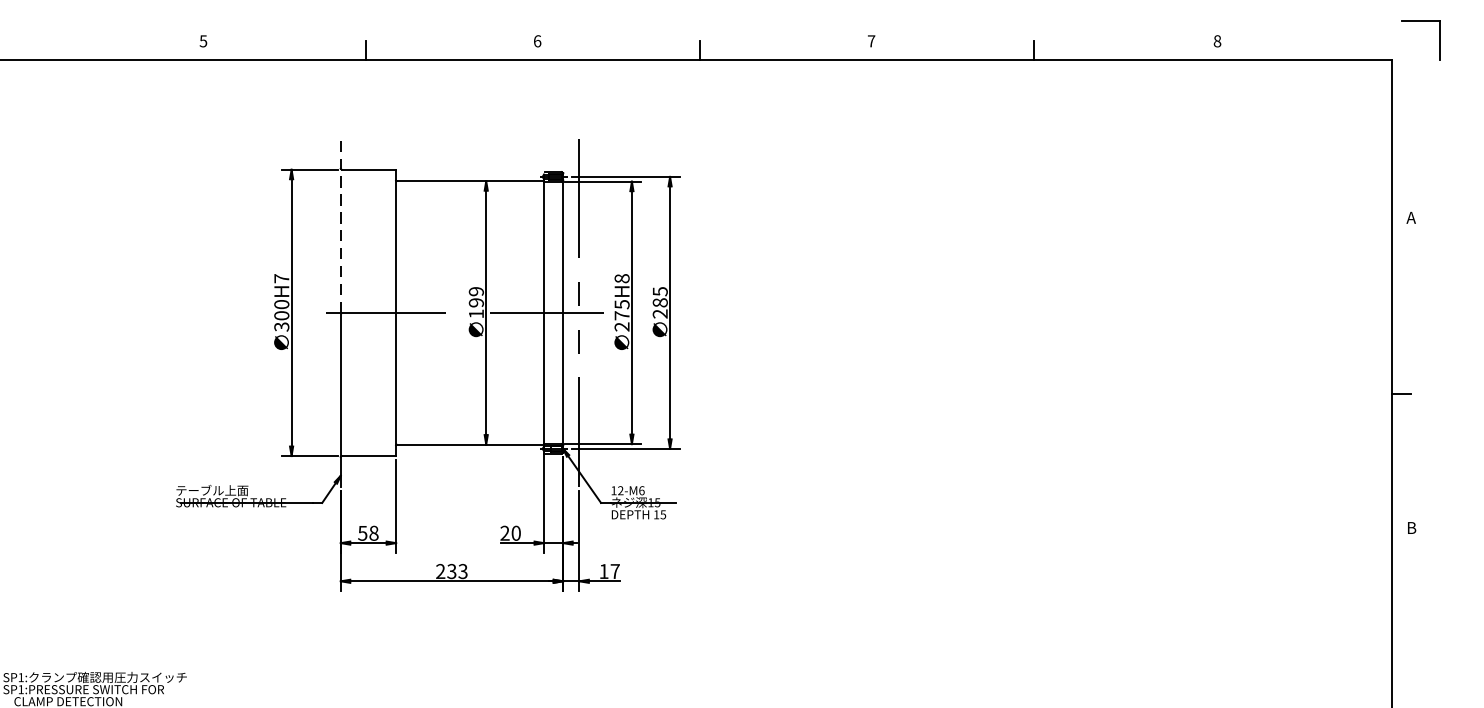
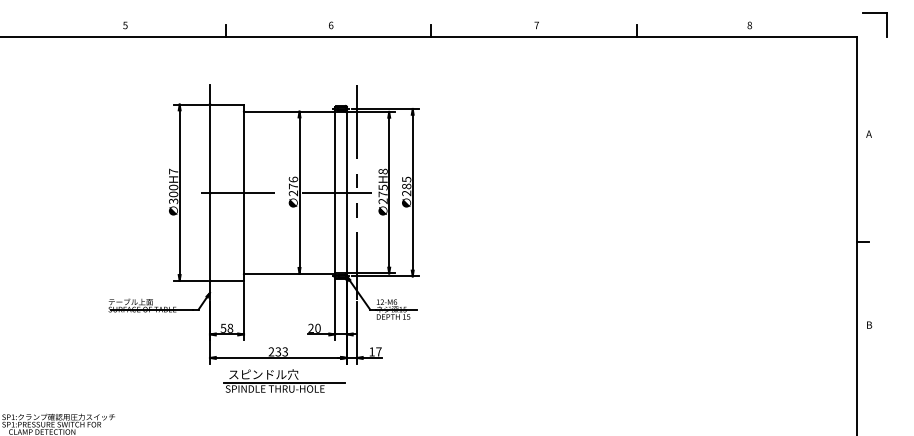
line: (340, 226) -> (209, 139), dashed -> solid
text: (476, 302) -> (293, 186), 199 -> 276
part: (461, 617) -> (284, 380), added

